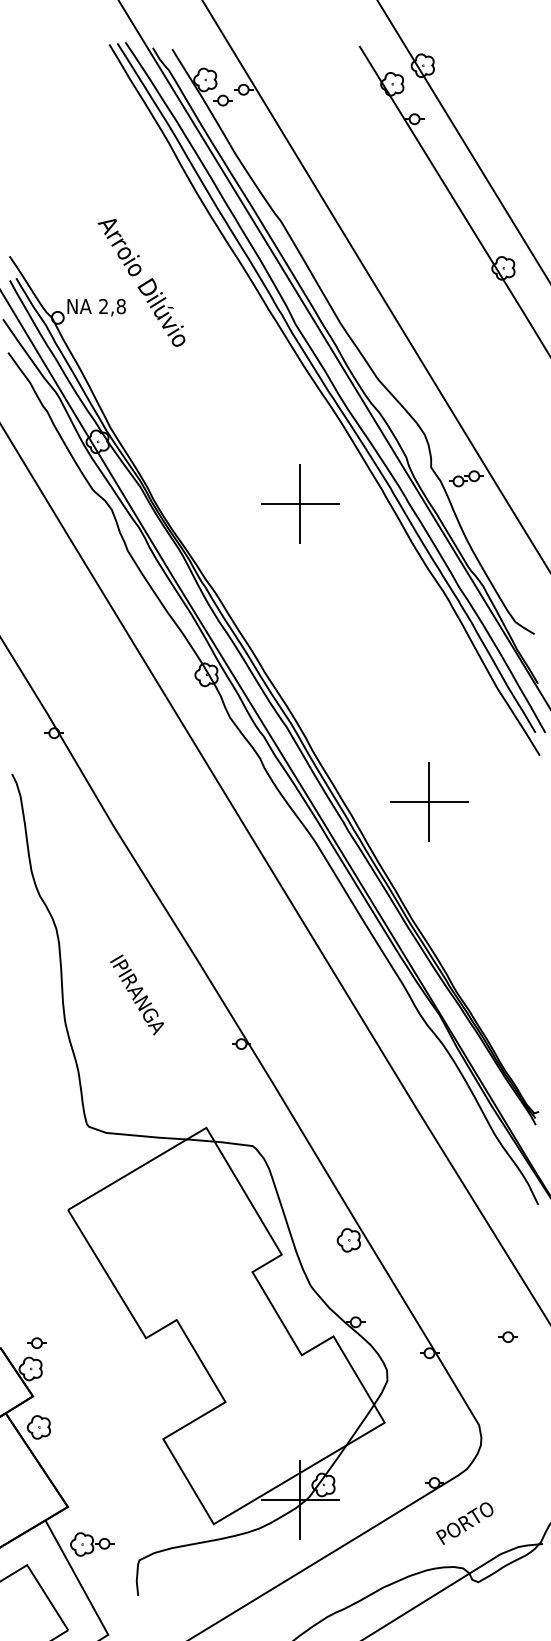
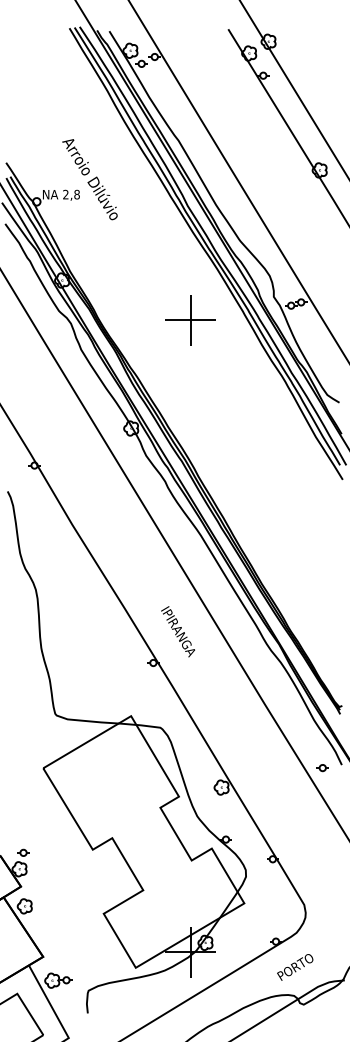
part: (429, 802) -> (272, 509), removed
text: (136, 994) -> (177, 631), moved
part: (507, 1337) -> (322, 768), moved

